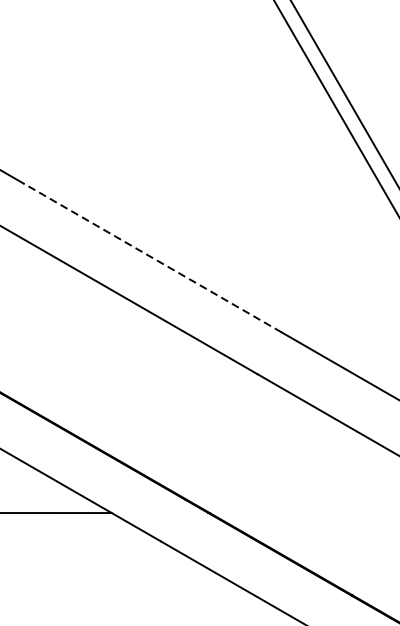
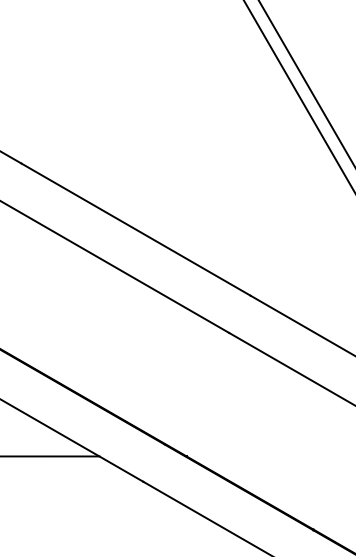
line: (152, 257) -> (135, 229), dashed -> solid

